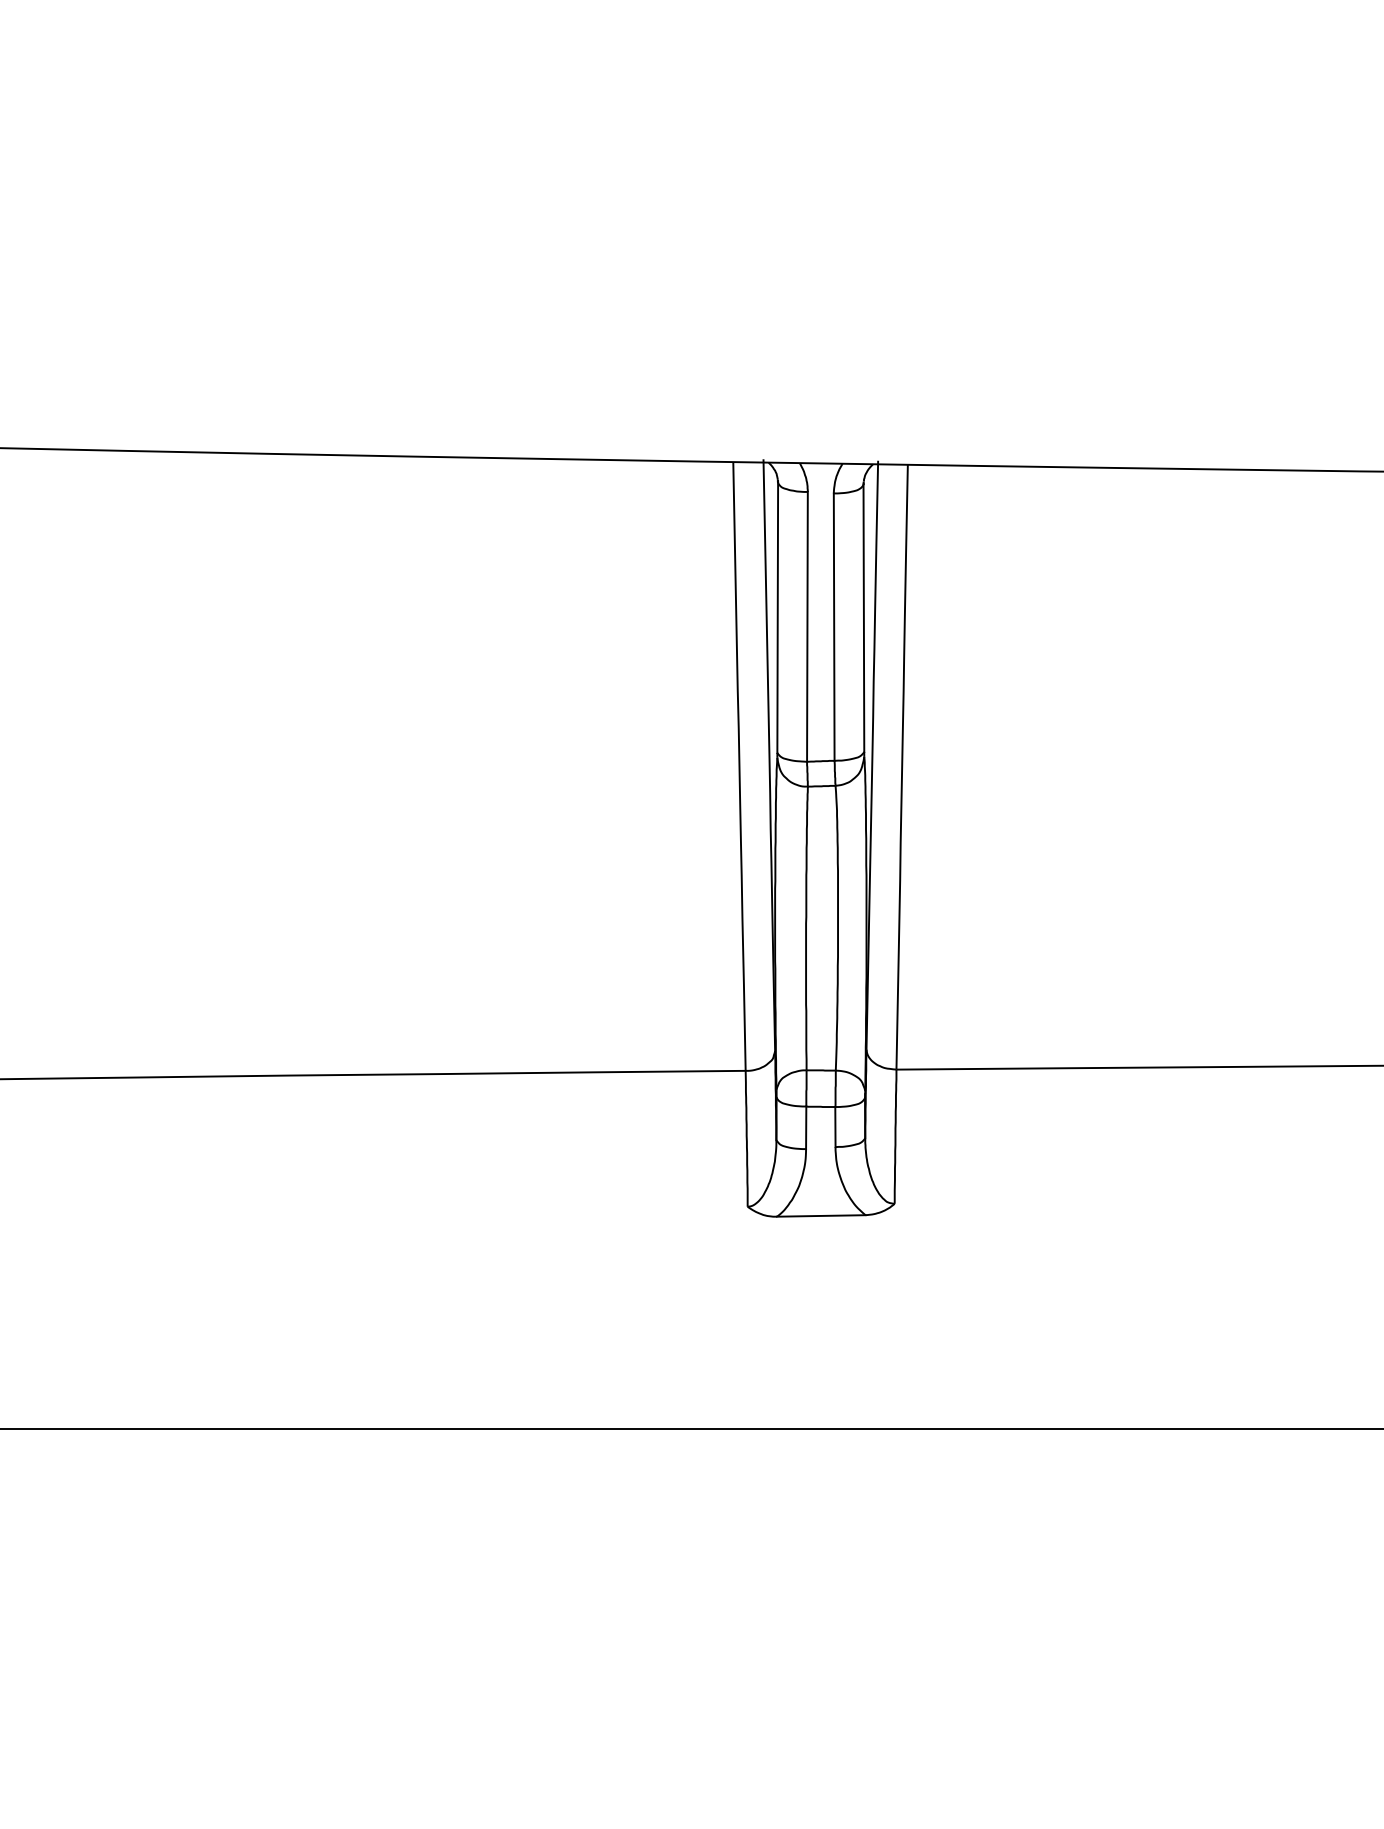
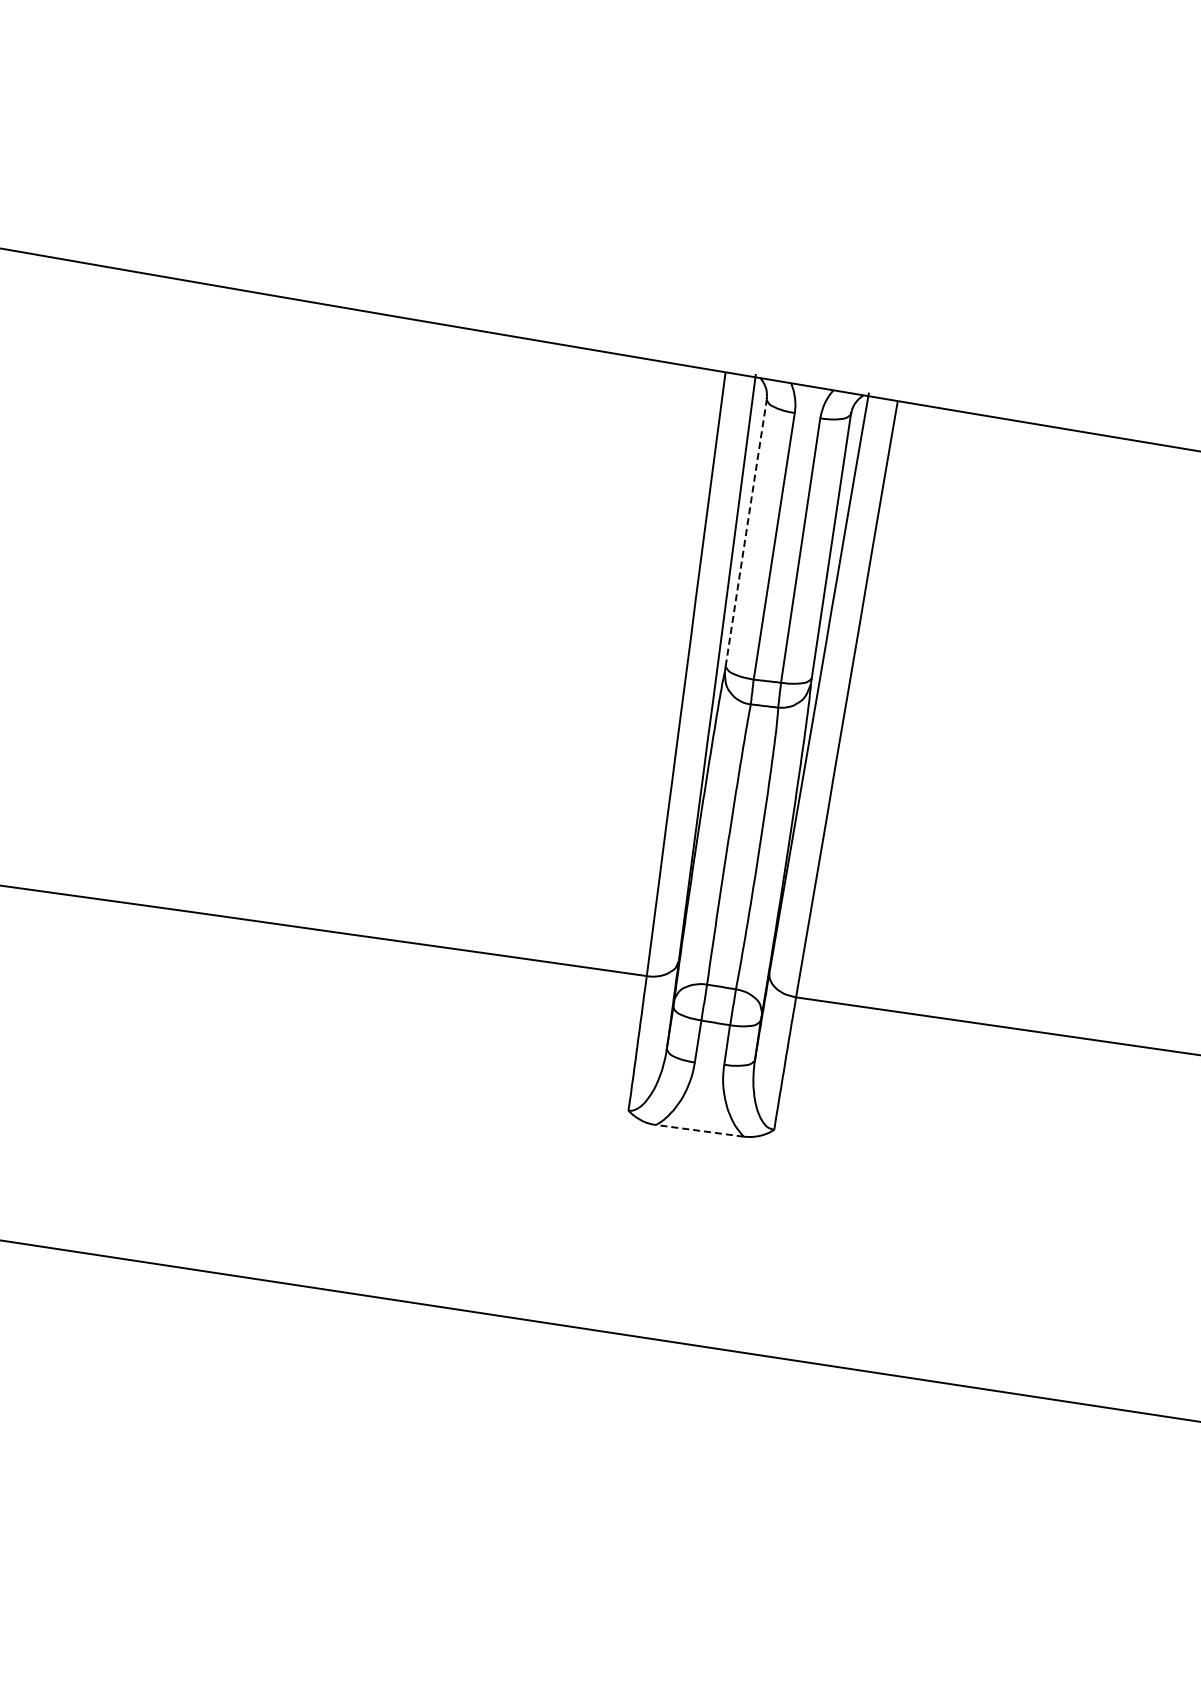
line: (777, 617) -> (746, 532), solid -> dashed
line: (820, 1215) -> (699, 1130), solid -> dashed

